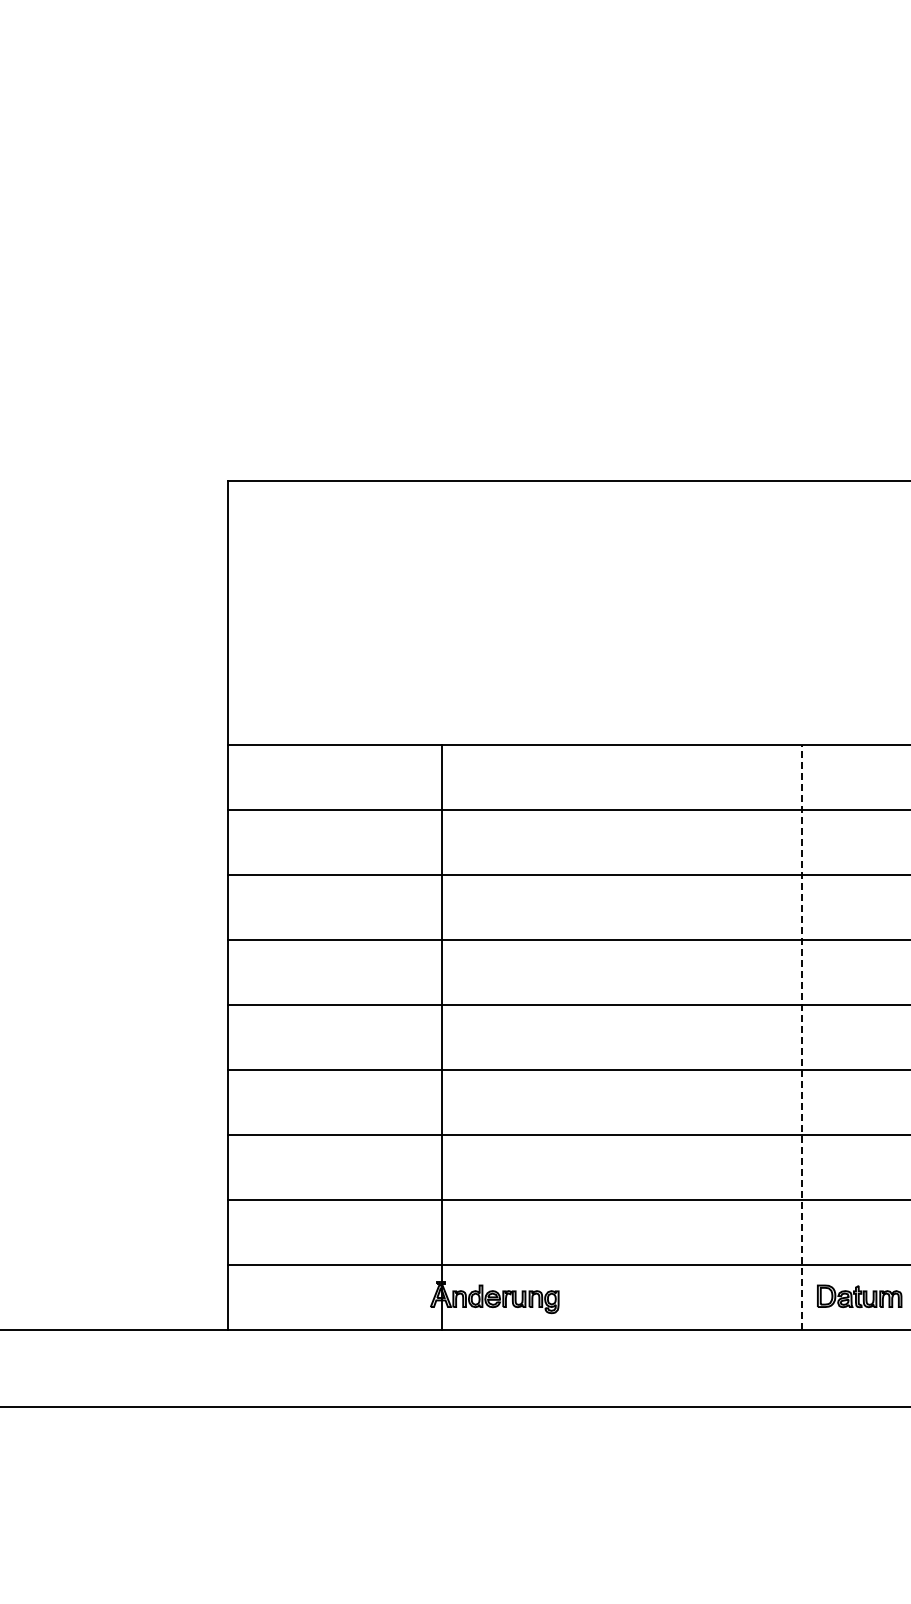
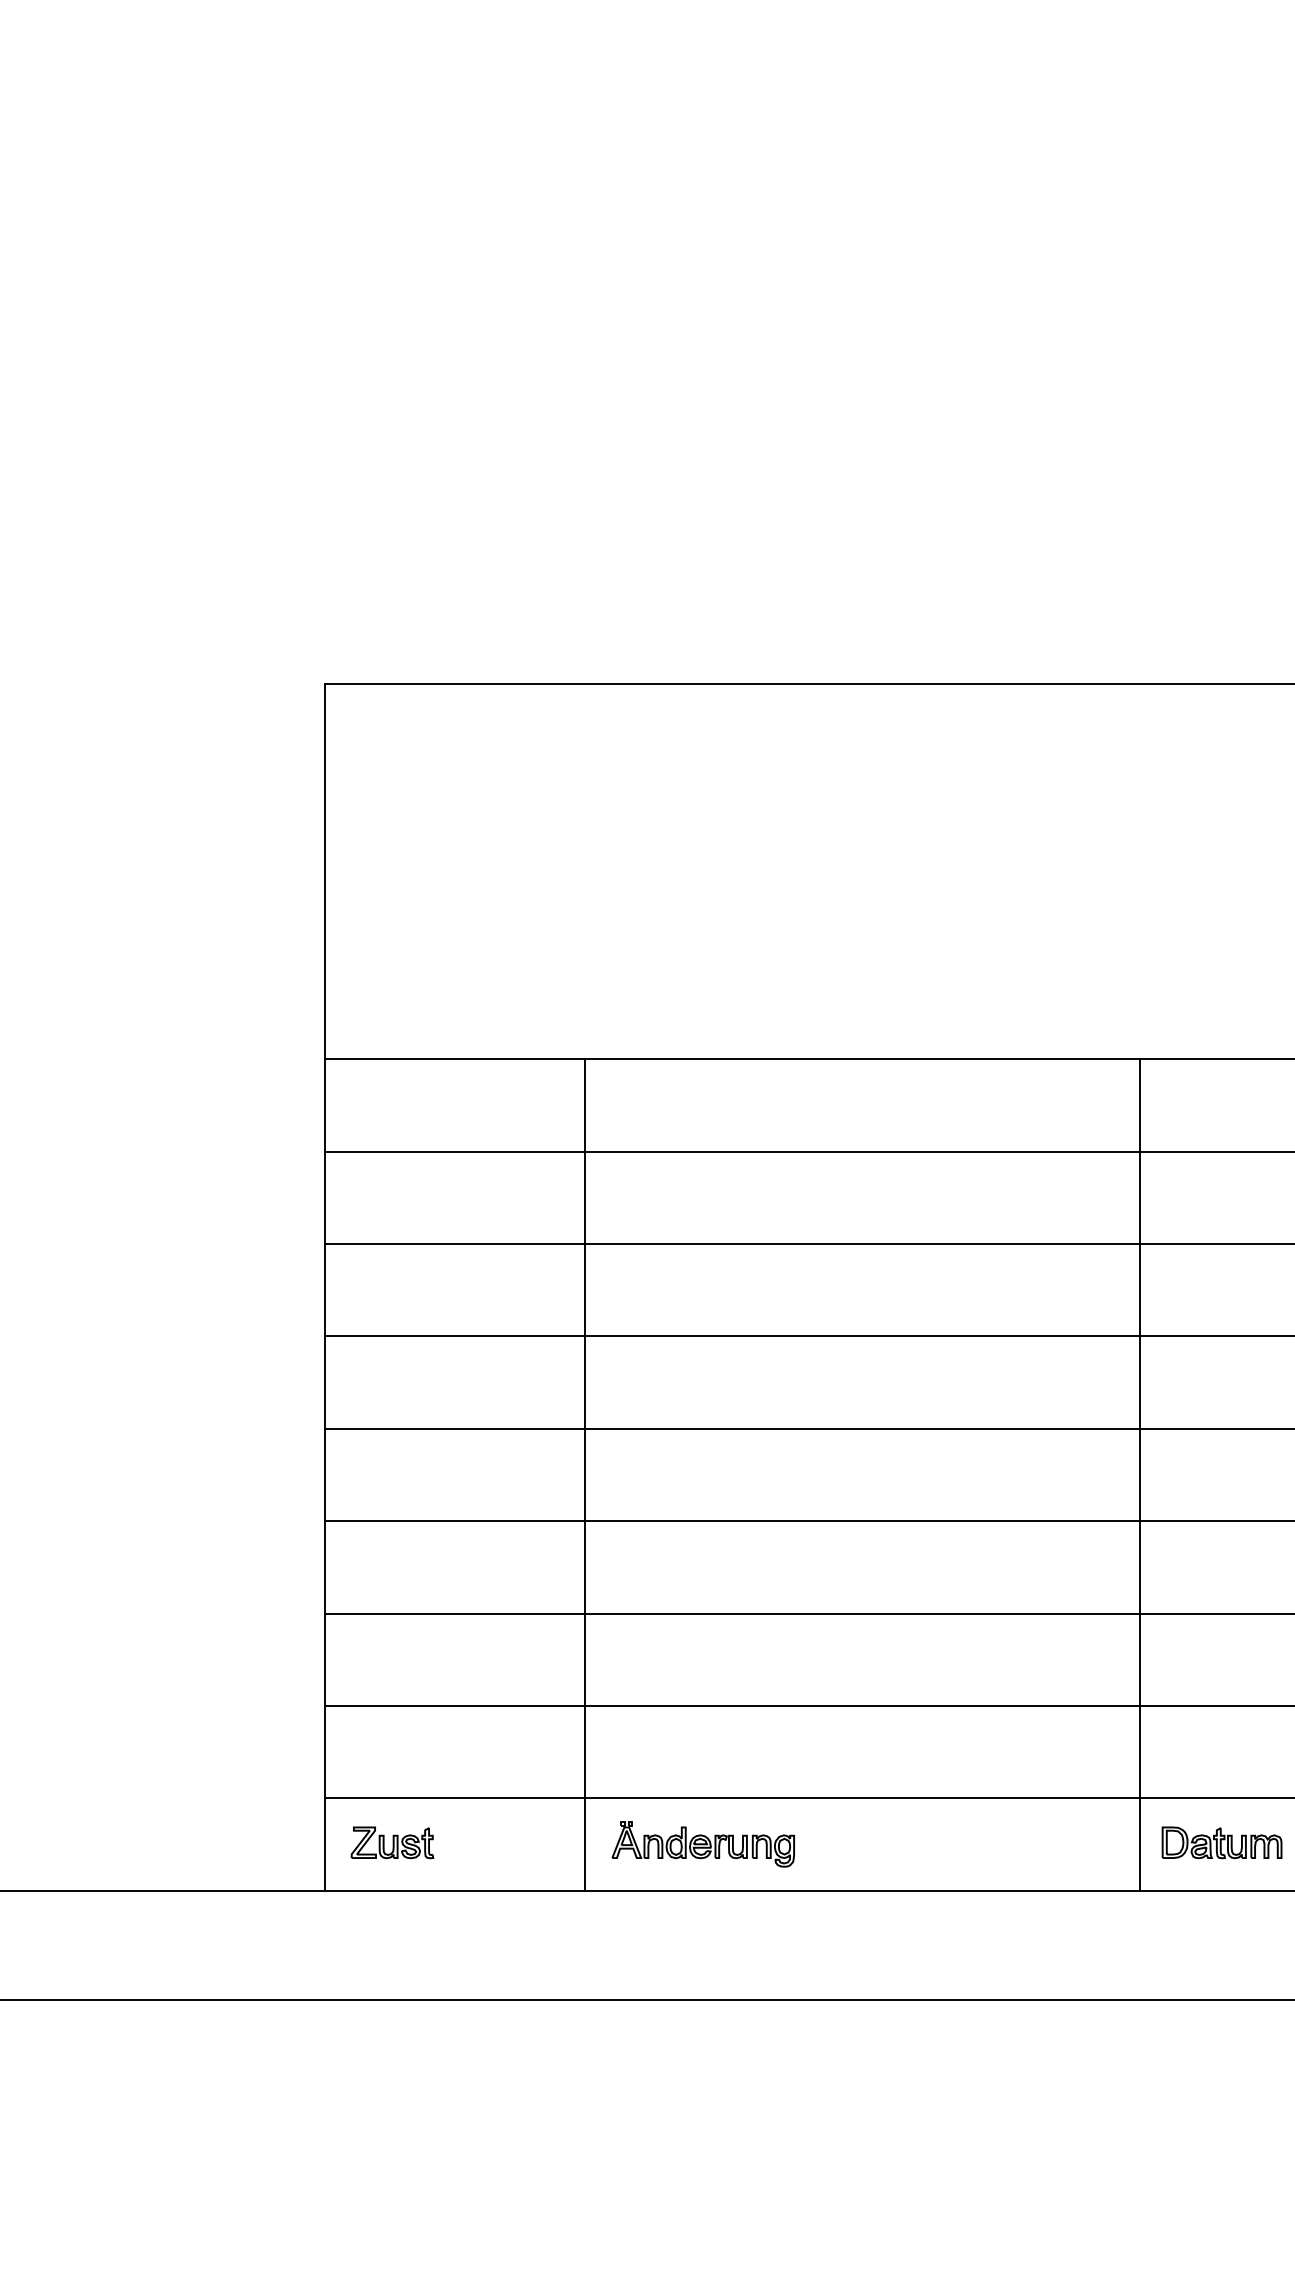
line: (441, 1037) -> (584, 1474), moved
line: (802, 1037) -> (1140, 1474), dashed -> solid
part: (275, 1296) -> (391, 1843), added

